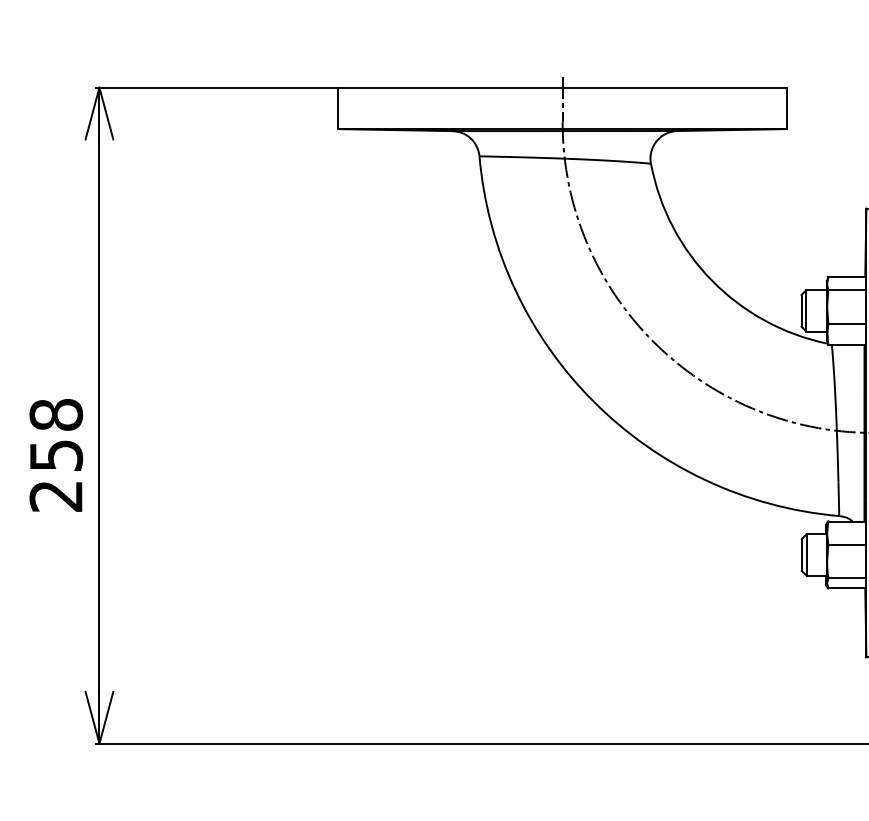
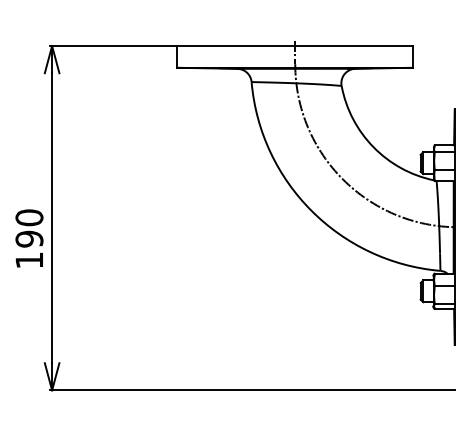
text: (56, 454) -> (29, 238), 258 -> 190

